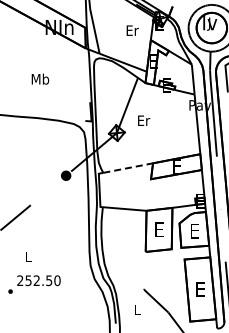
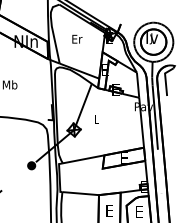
text: (132, 30) -> (77, 39), moved
text: (144, 120) -> (97, 119), Er -> L
line: (128, 168) -> (83, 159), dashed -> solid

